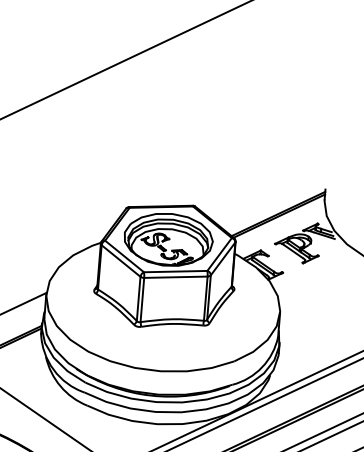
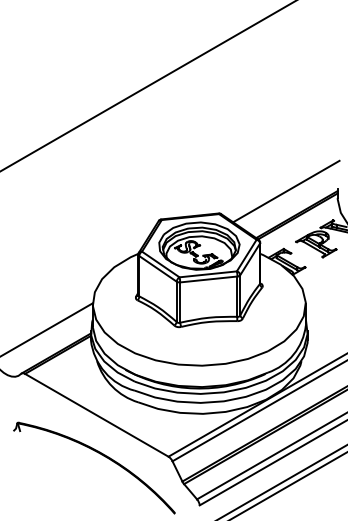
line: (269, 187) -> (286, 191), added

